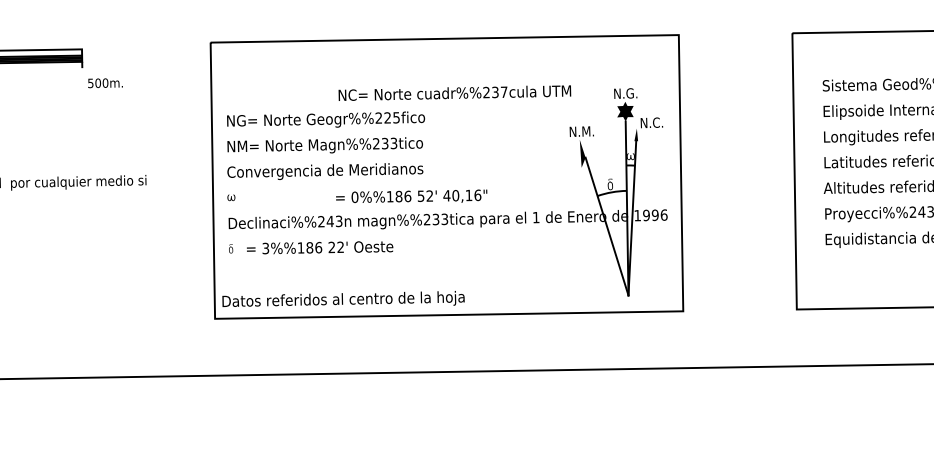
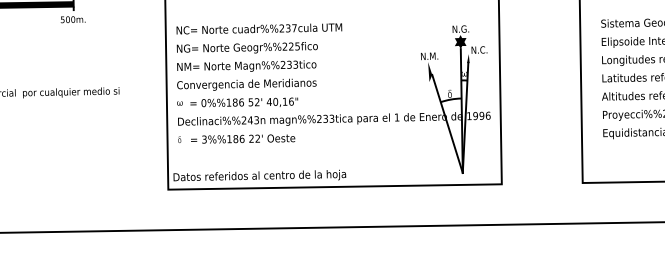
text: (105, 83) -> (73, 19), moved
text: (454, 92) -> (259, 28), moved
text: (411, 195) -> (244, 101), moved

